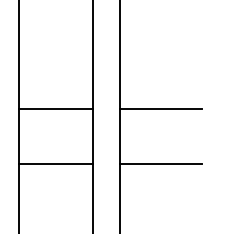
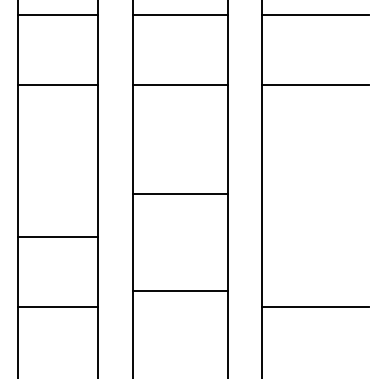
line: (55, 109) -> (179, 194), moved
line: (161, 109) -> (315, 237), removed
line: (55, 164) -> (179, 291), moved

